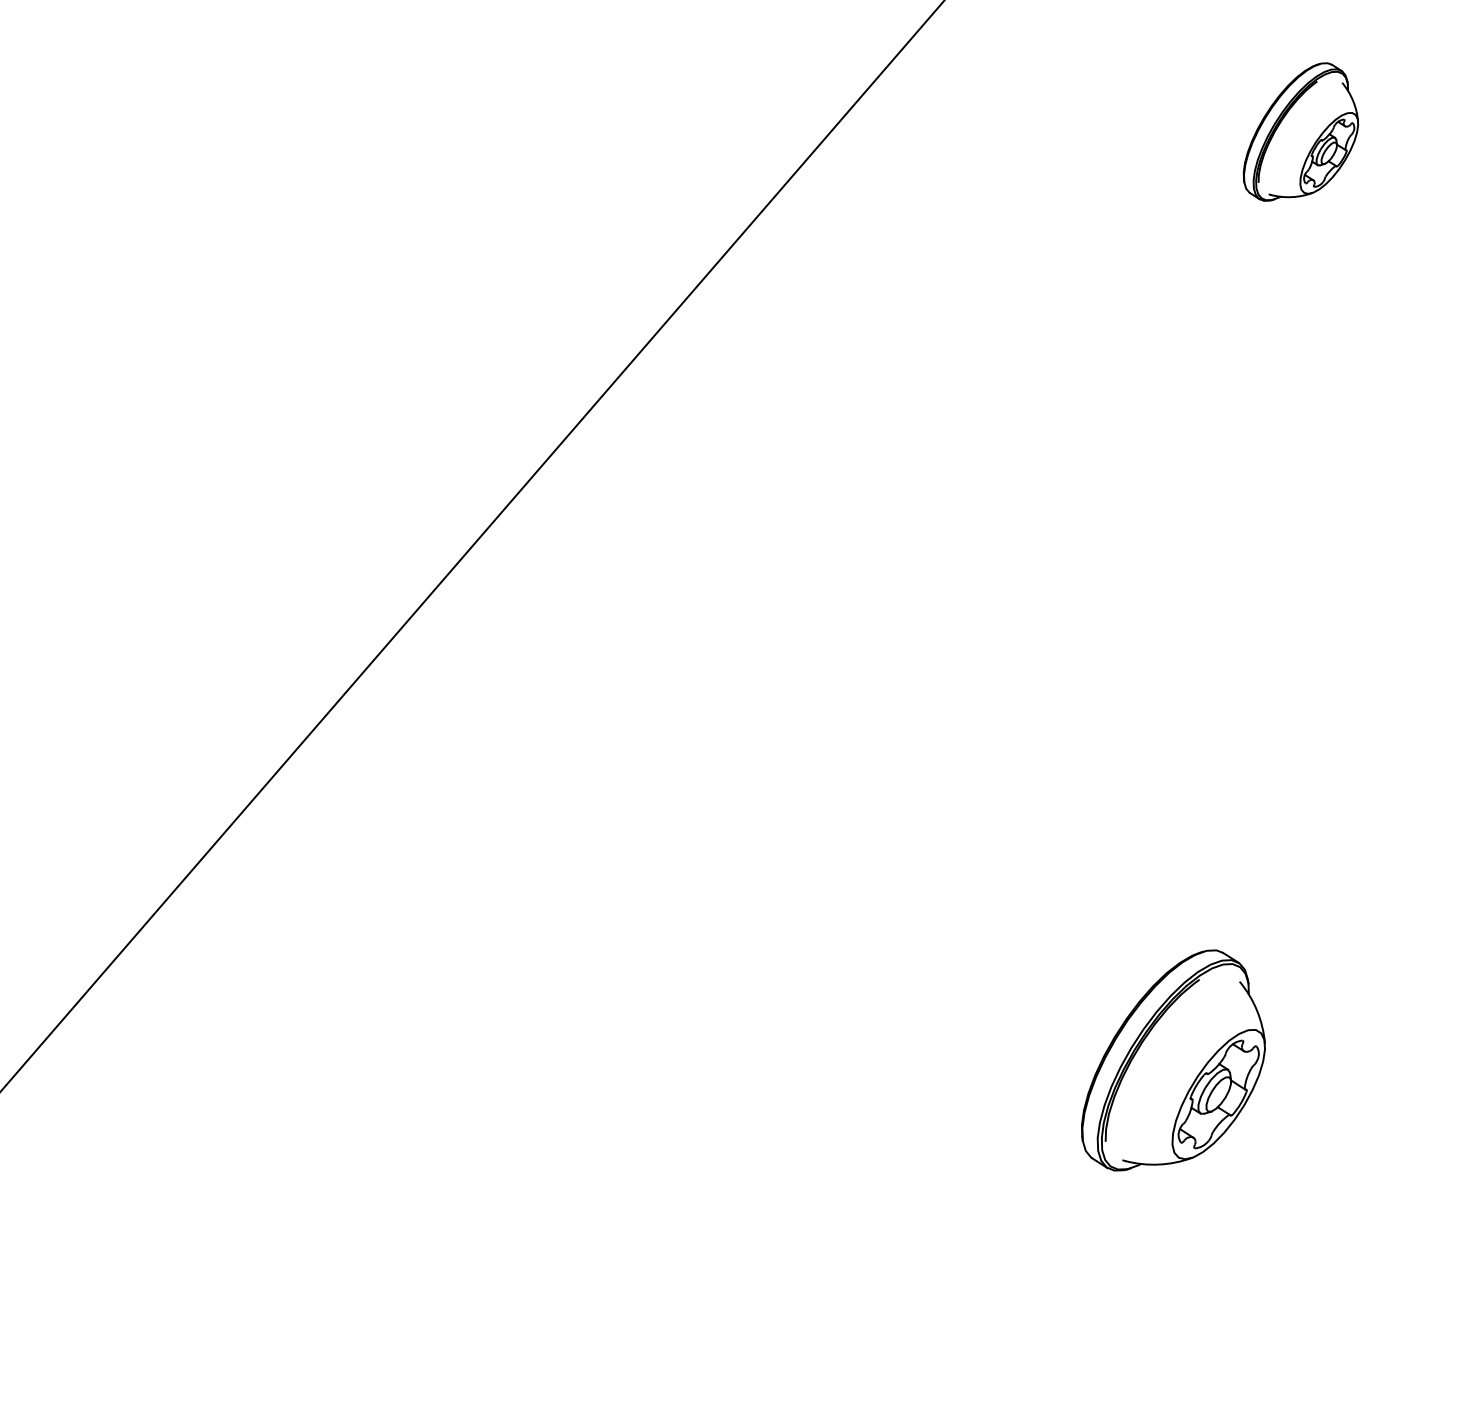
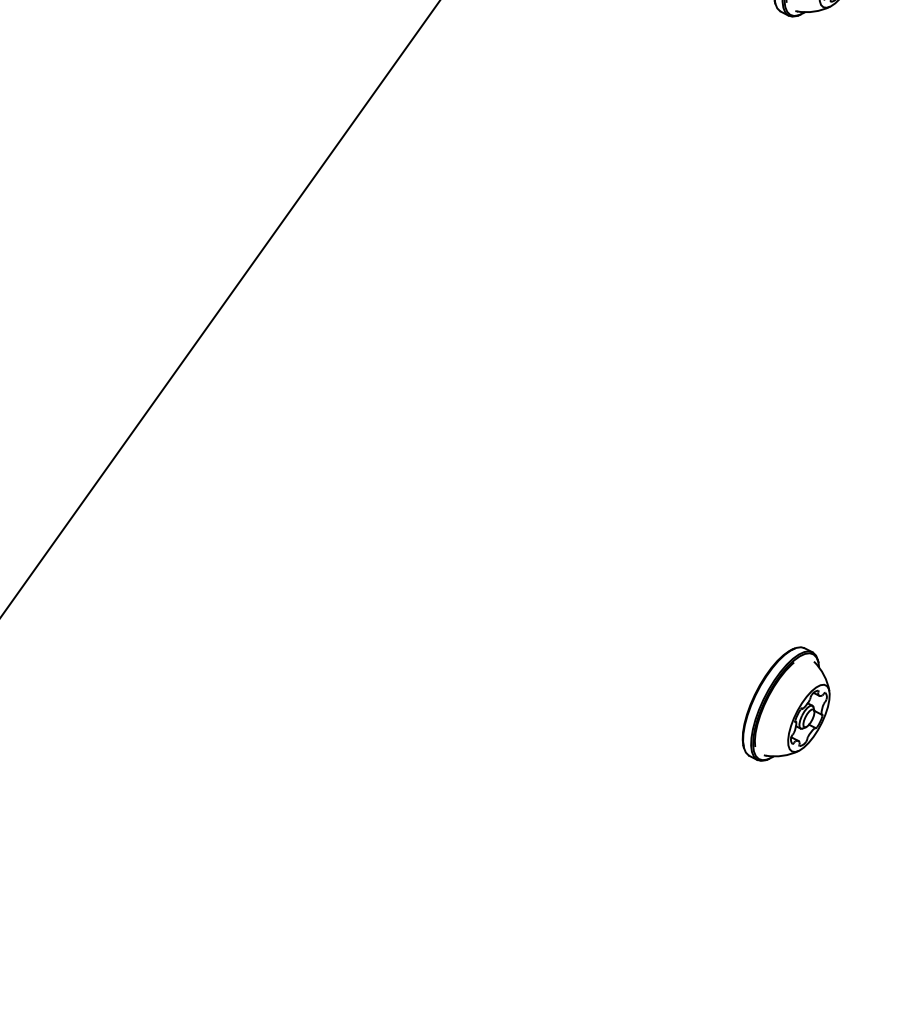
part: (1173, 1060) -> (784, 703), size x0.62

